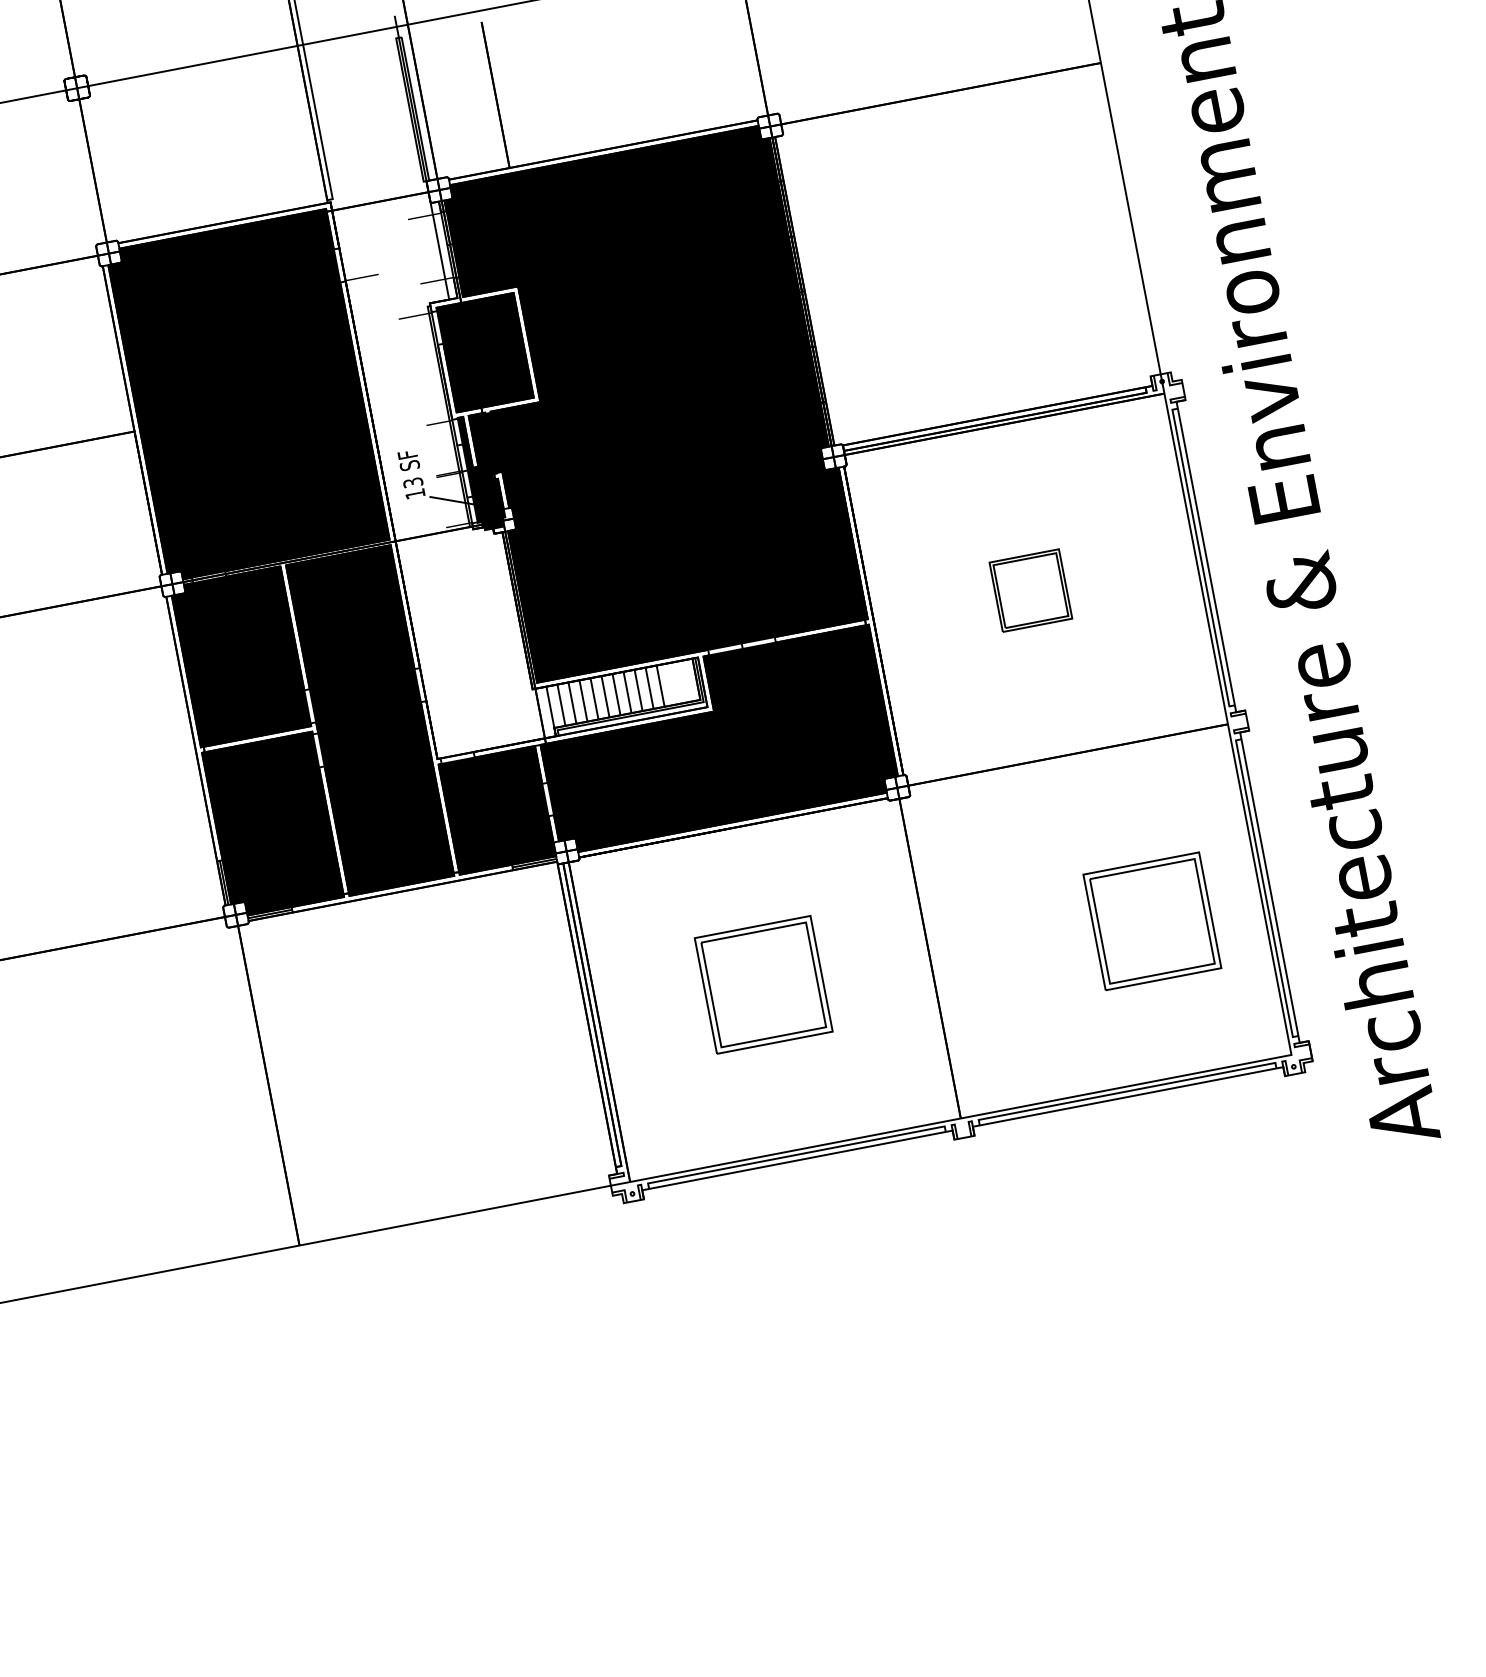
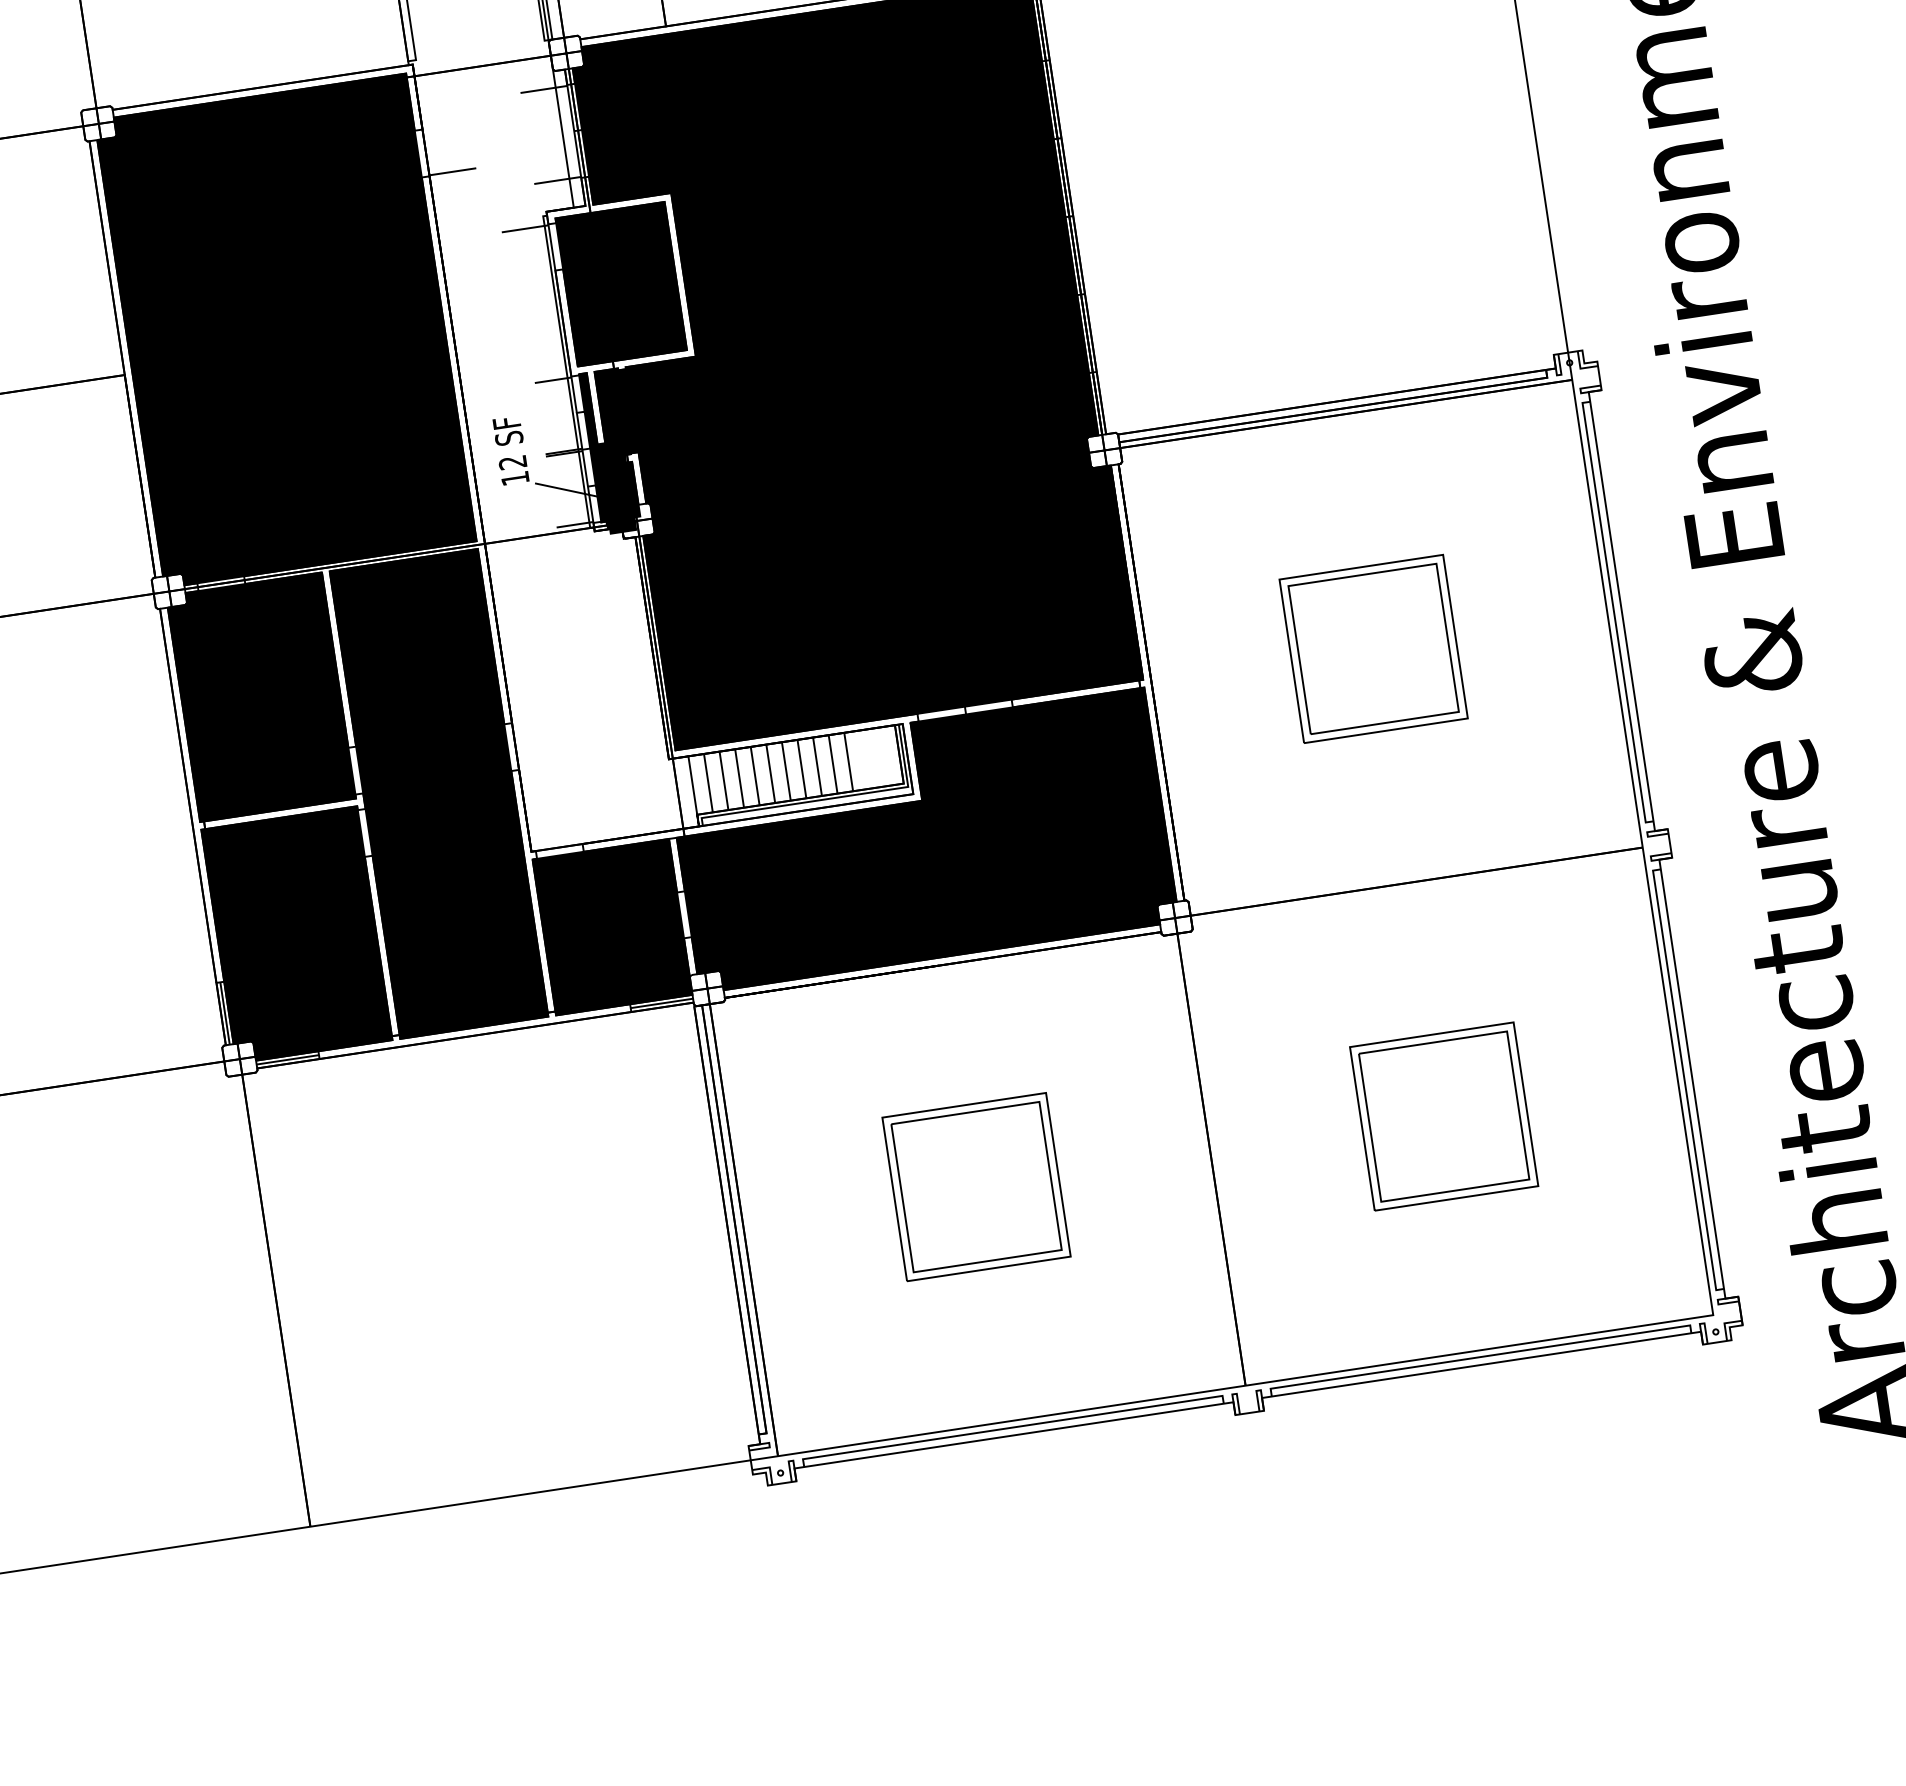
text: (413, 482) -> (513, 462), 13 -> 12
part: (1030, 590) -> (1373, 648), size x1.67
part: (1152, 921) -> (1444, 1116), moved

